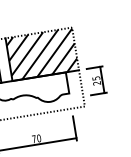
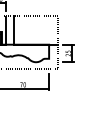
hatch: (42, 54) -> (35, 30), removed

